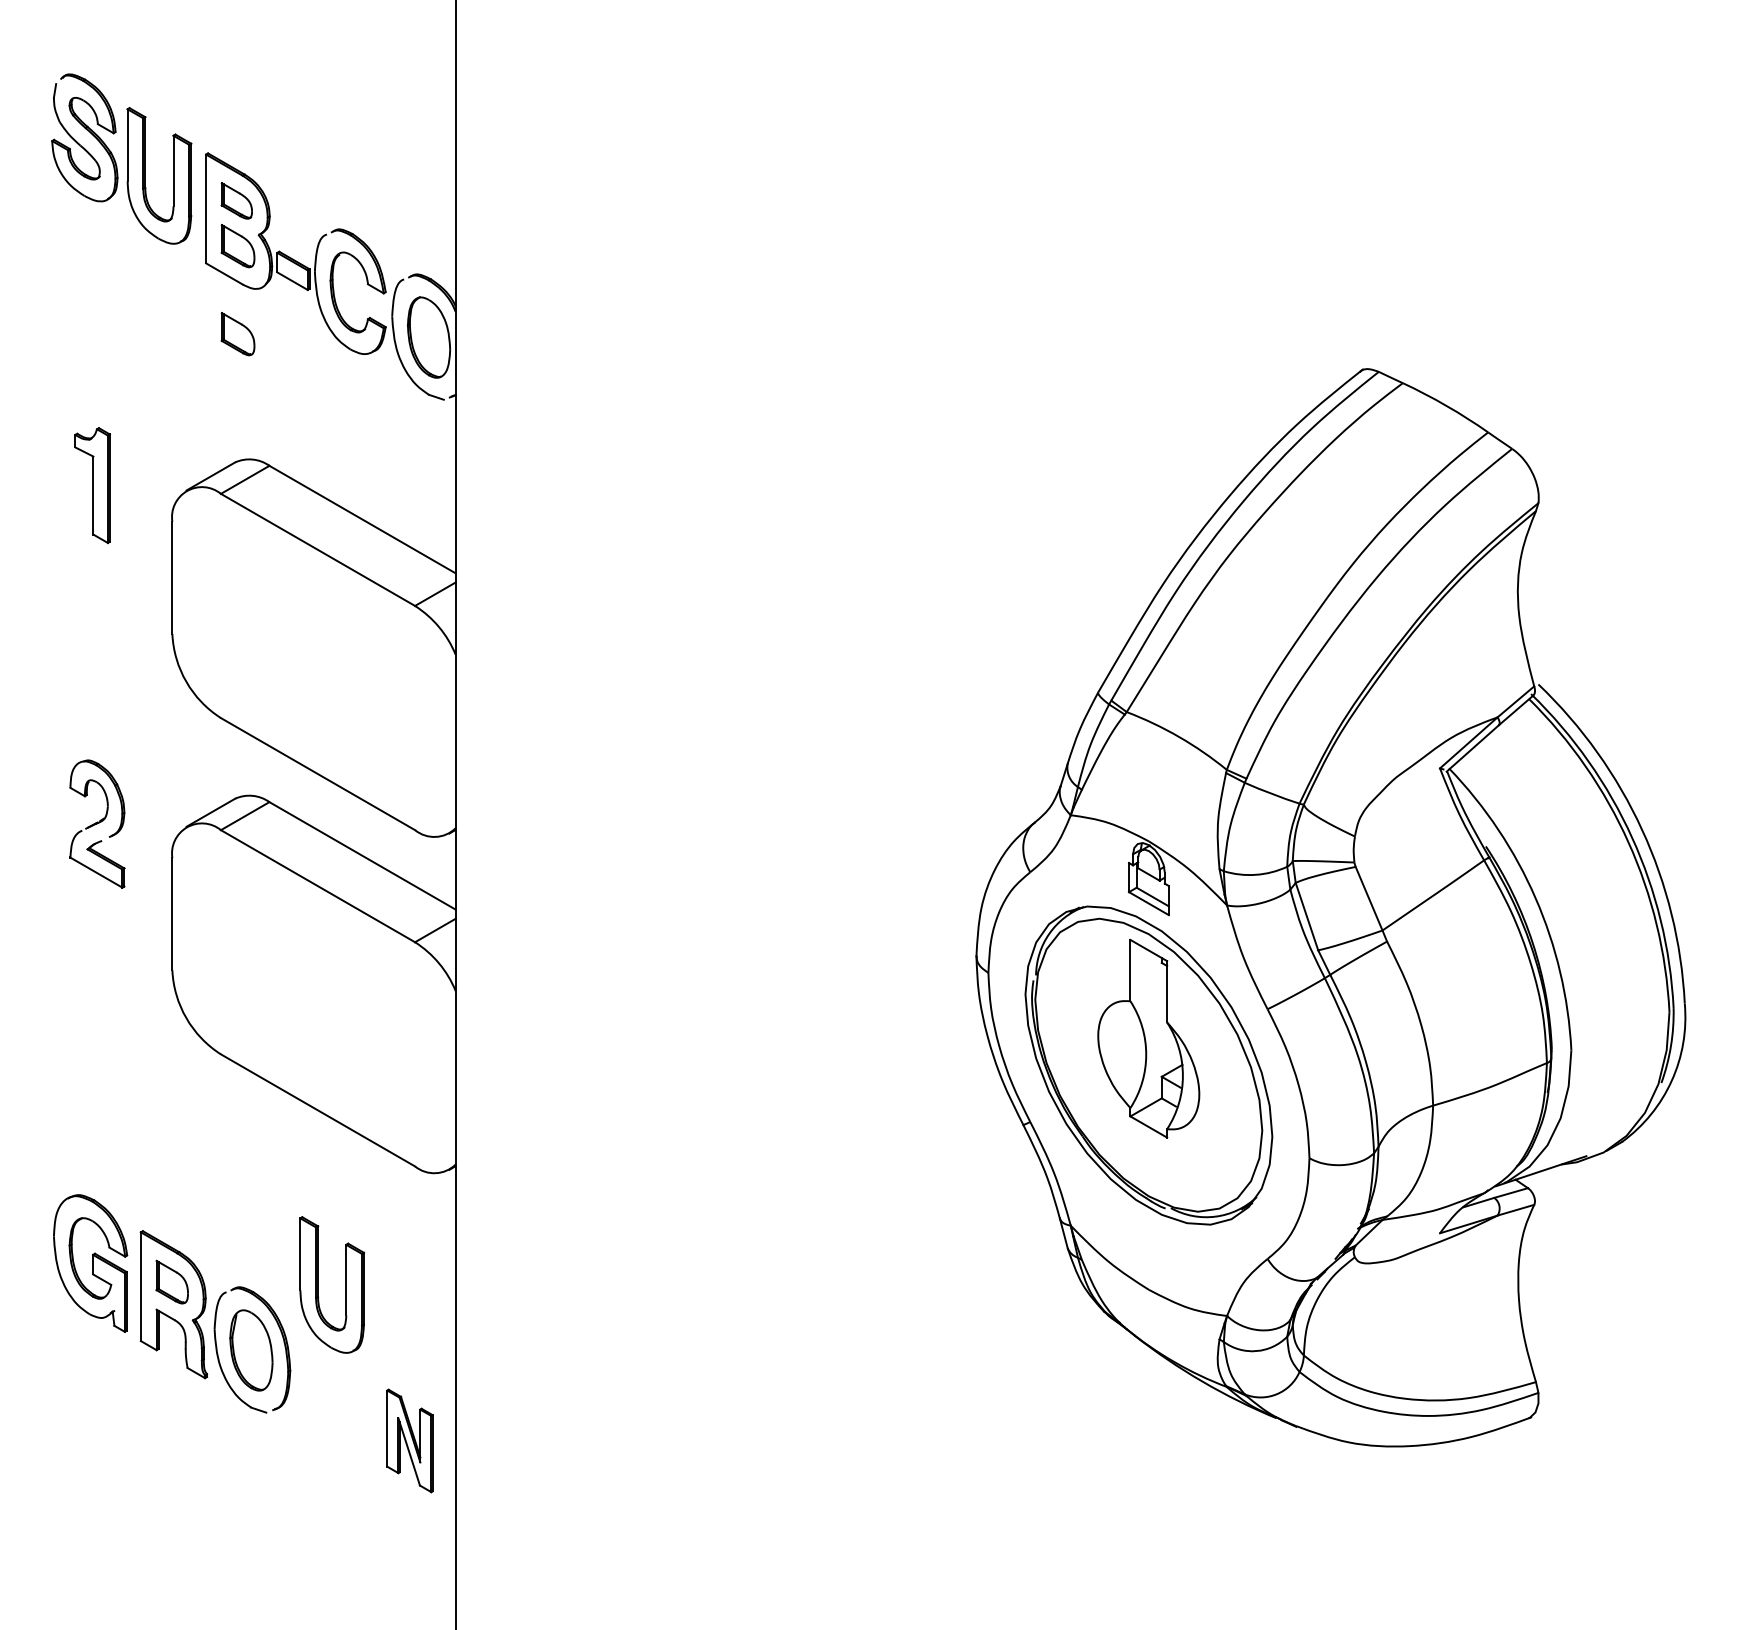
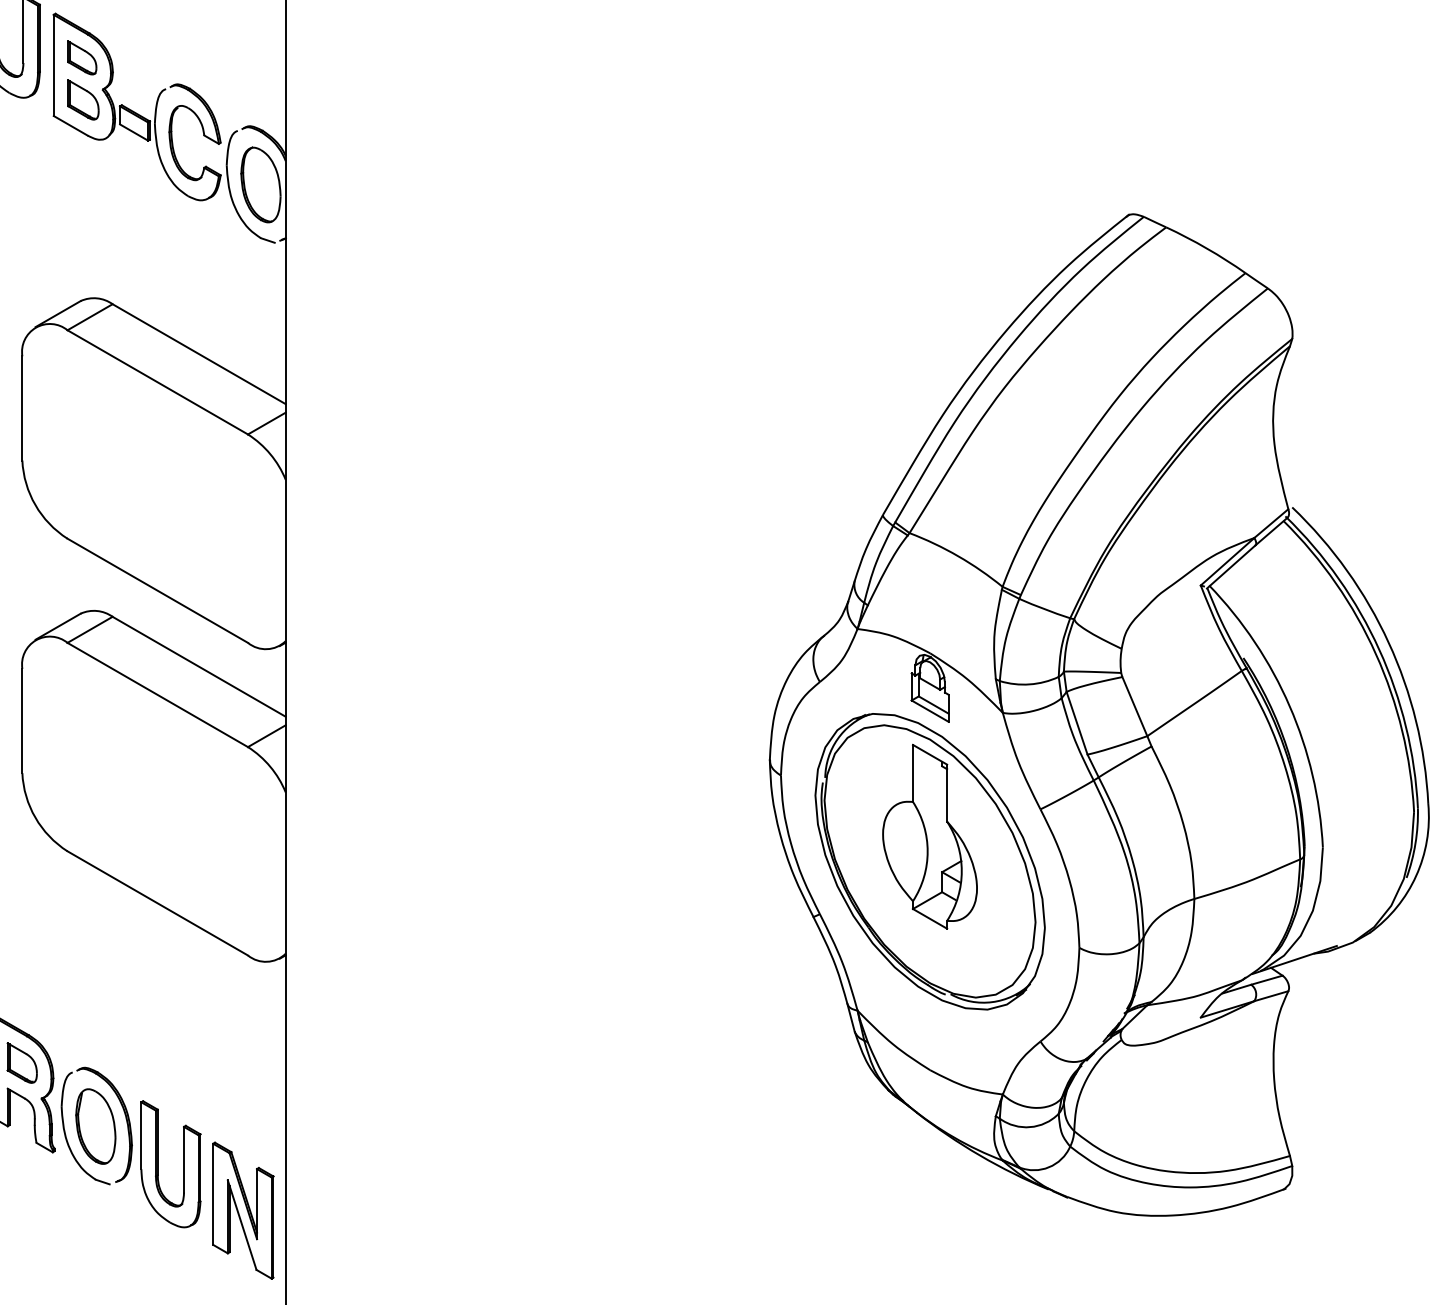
part: (237, 334) -> (82, 182), removed
part: (318, 1284) -> (158, 1163), moved
part: (409, 1440) -> (242, 1210), size x1.43

